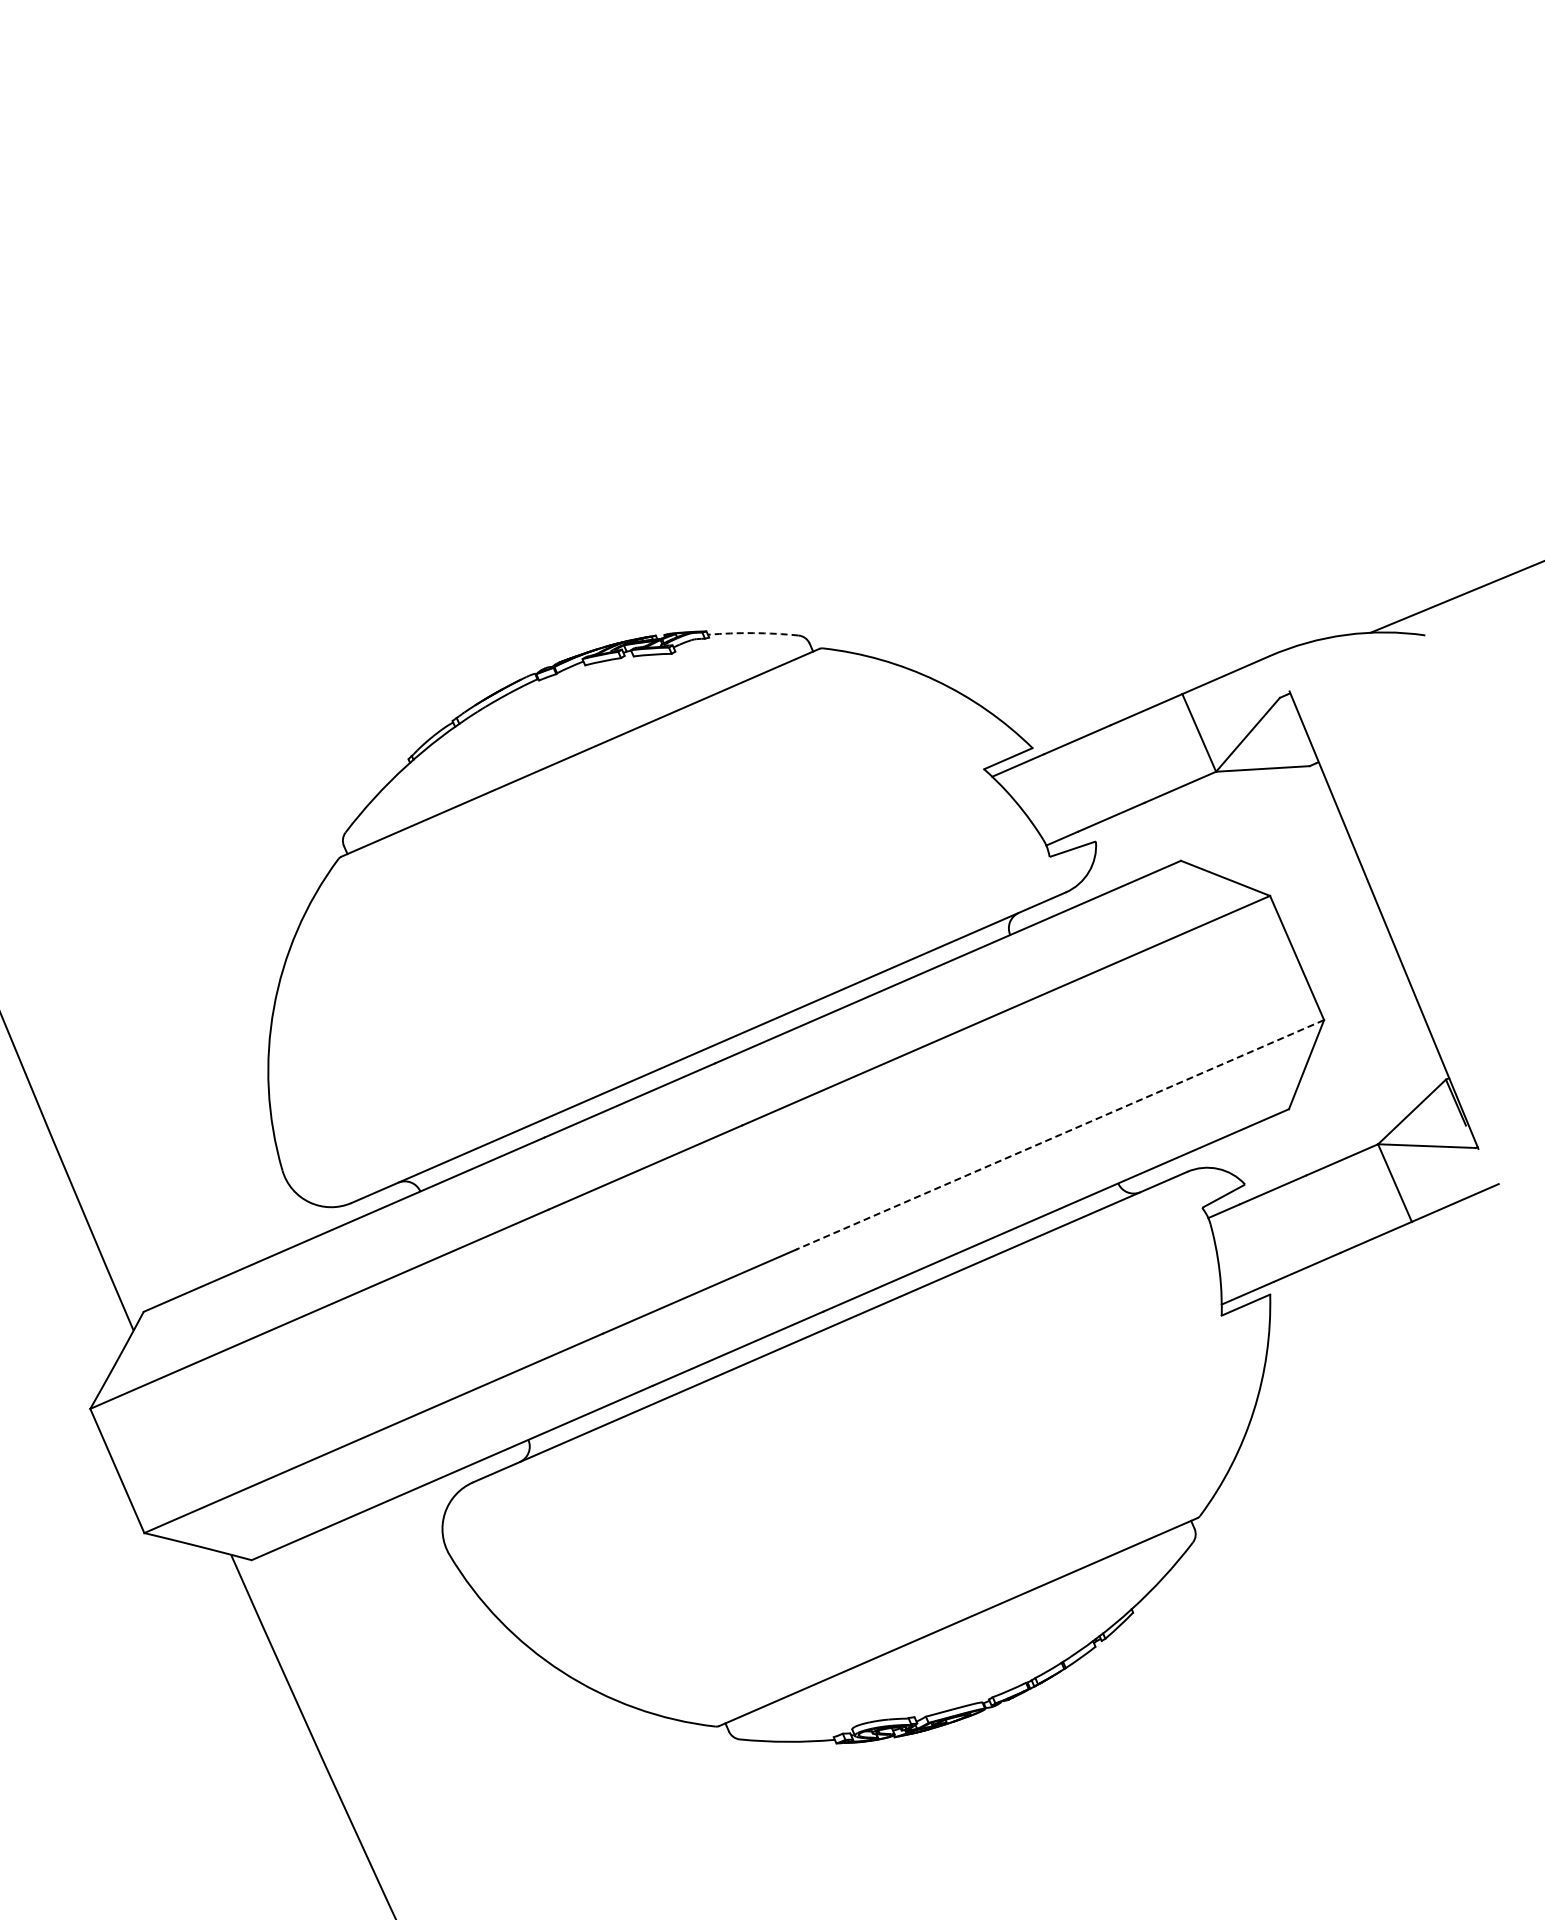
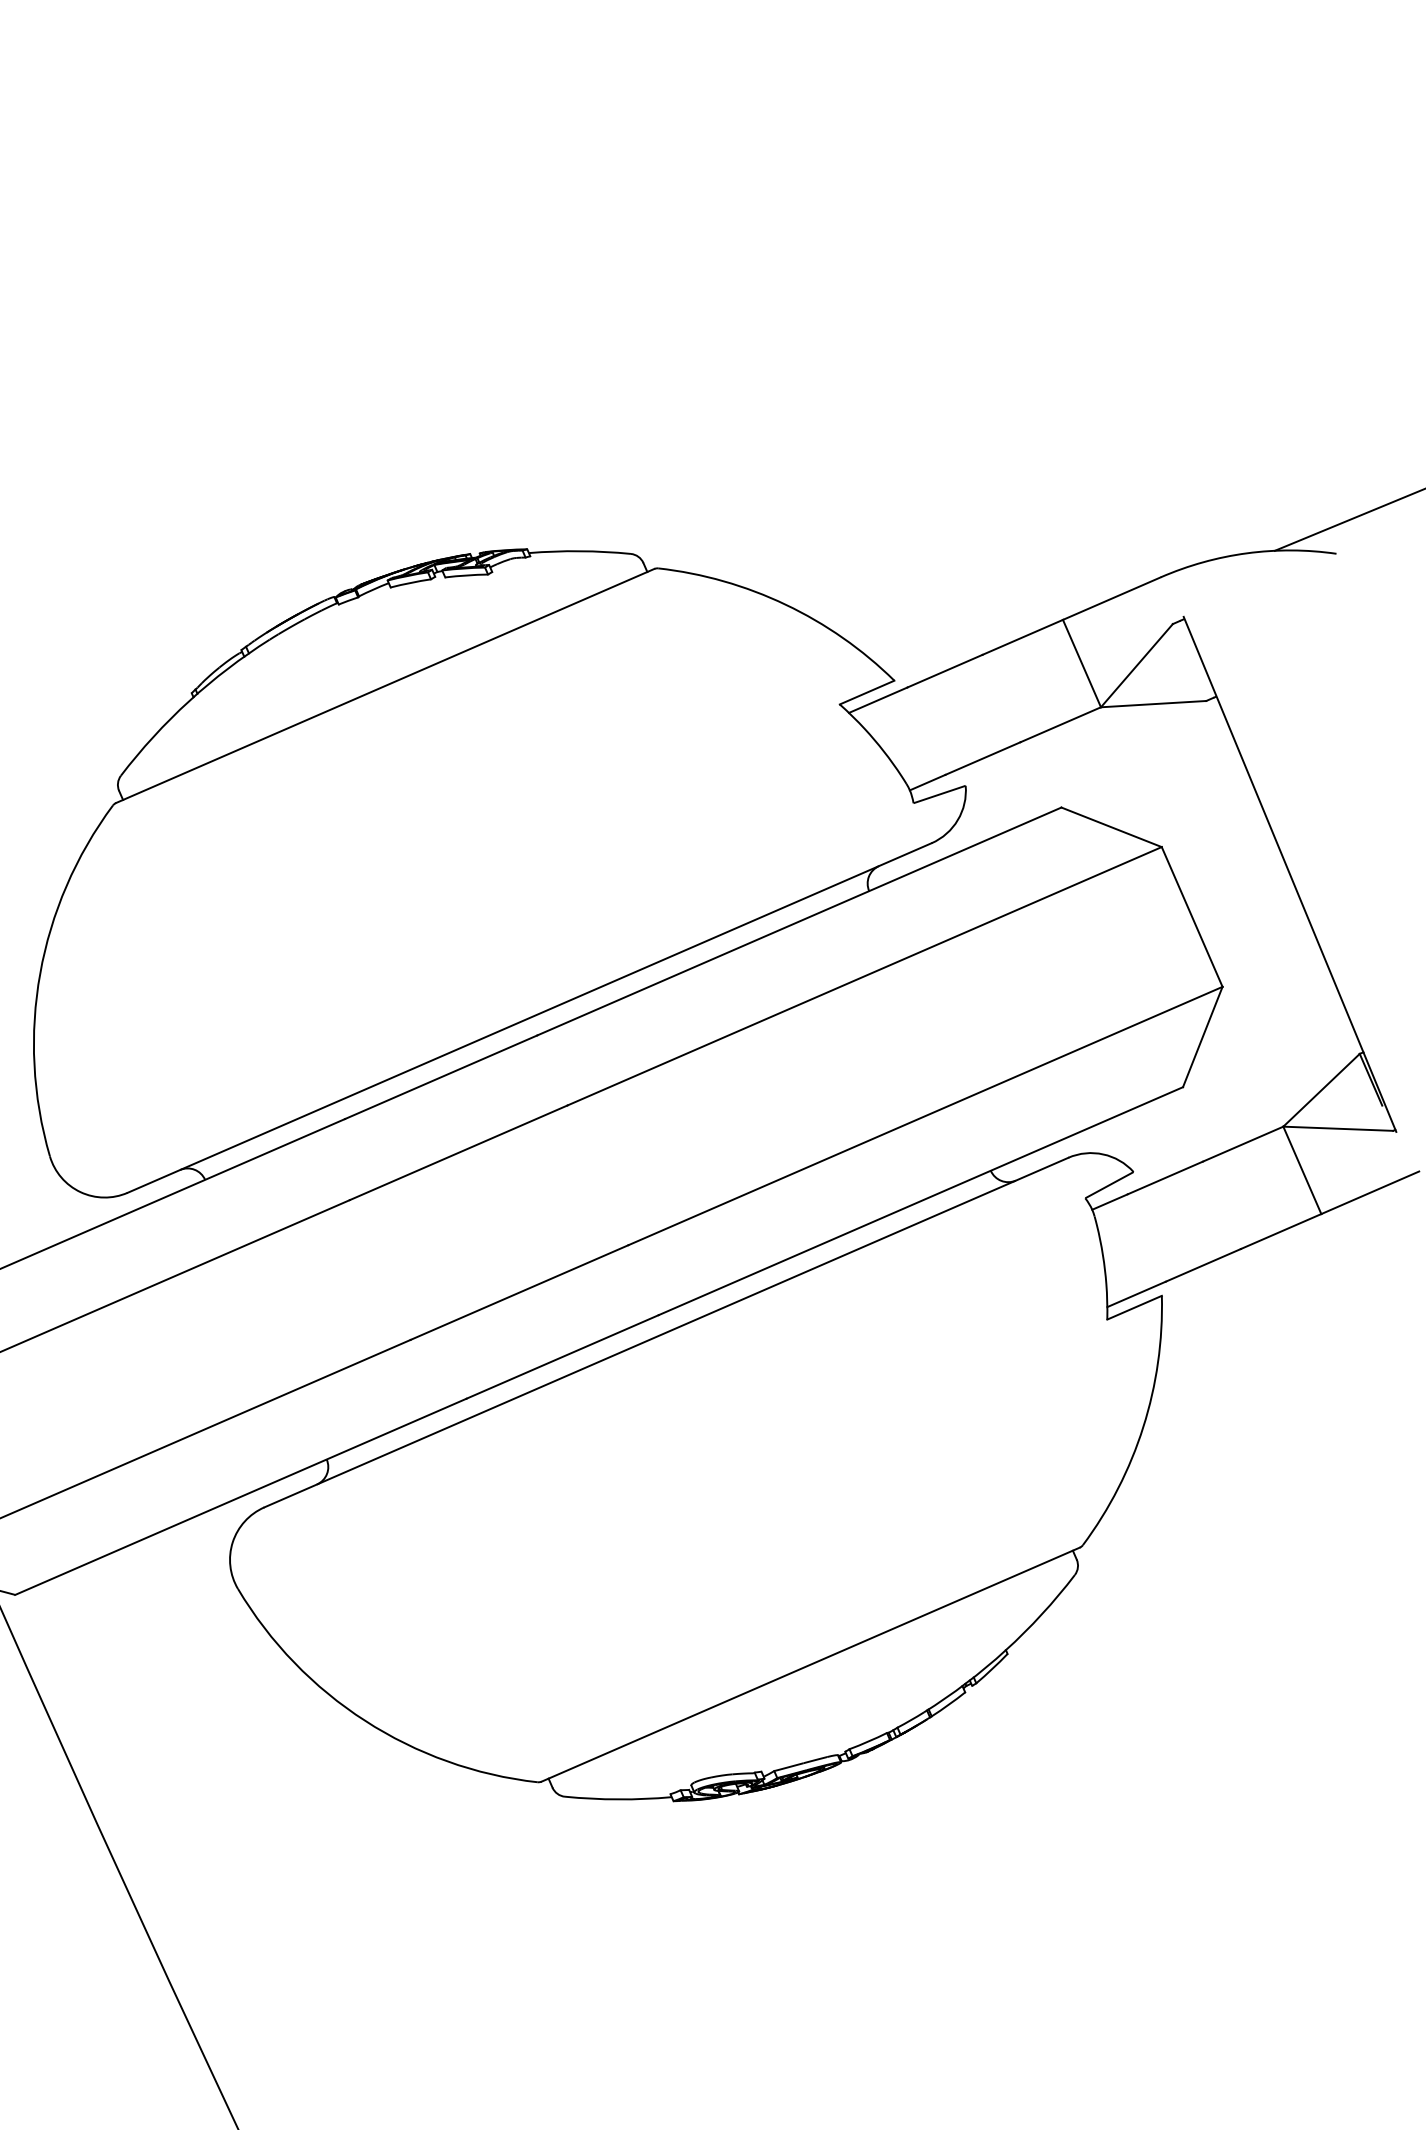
arc: (753, 633) -> (580, 551), dashed -> solid
line: (1060, 1134) -> (925, 1115), dashed -> solid

